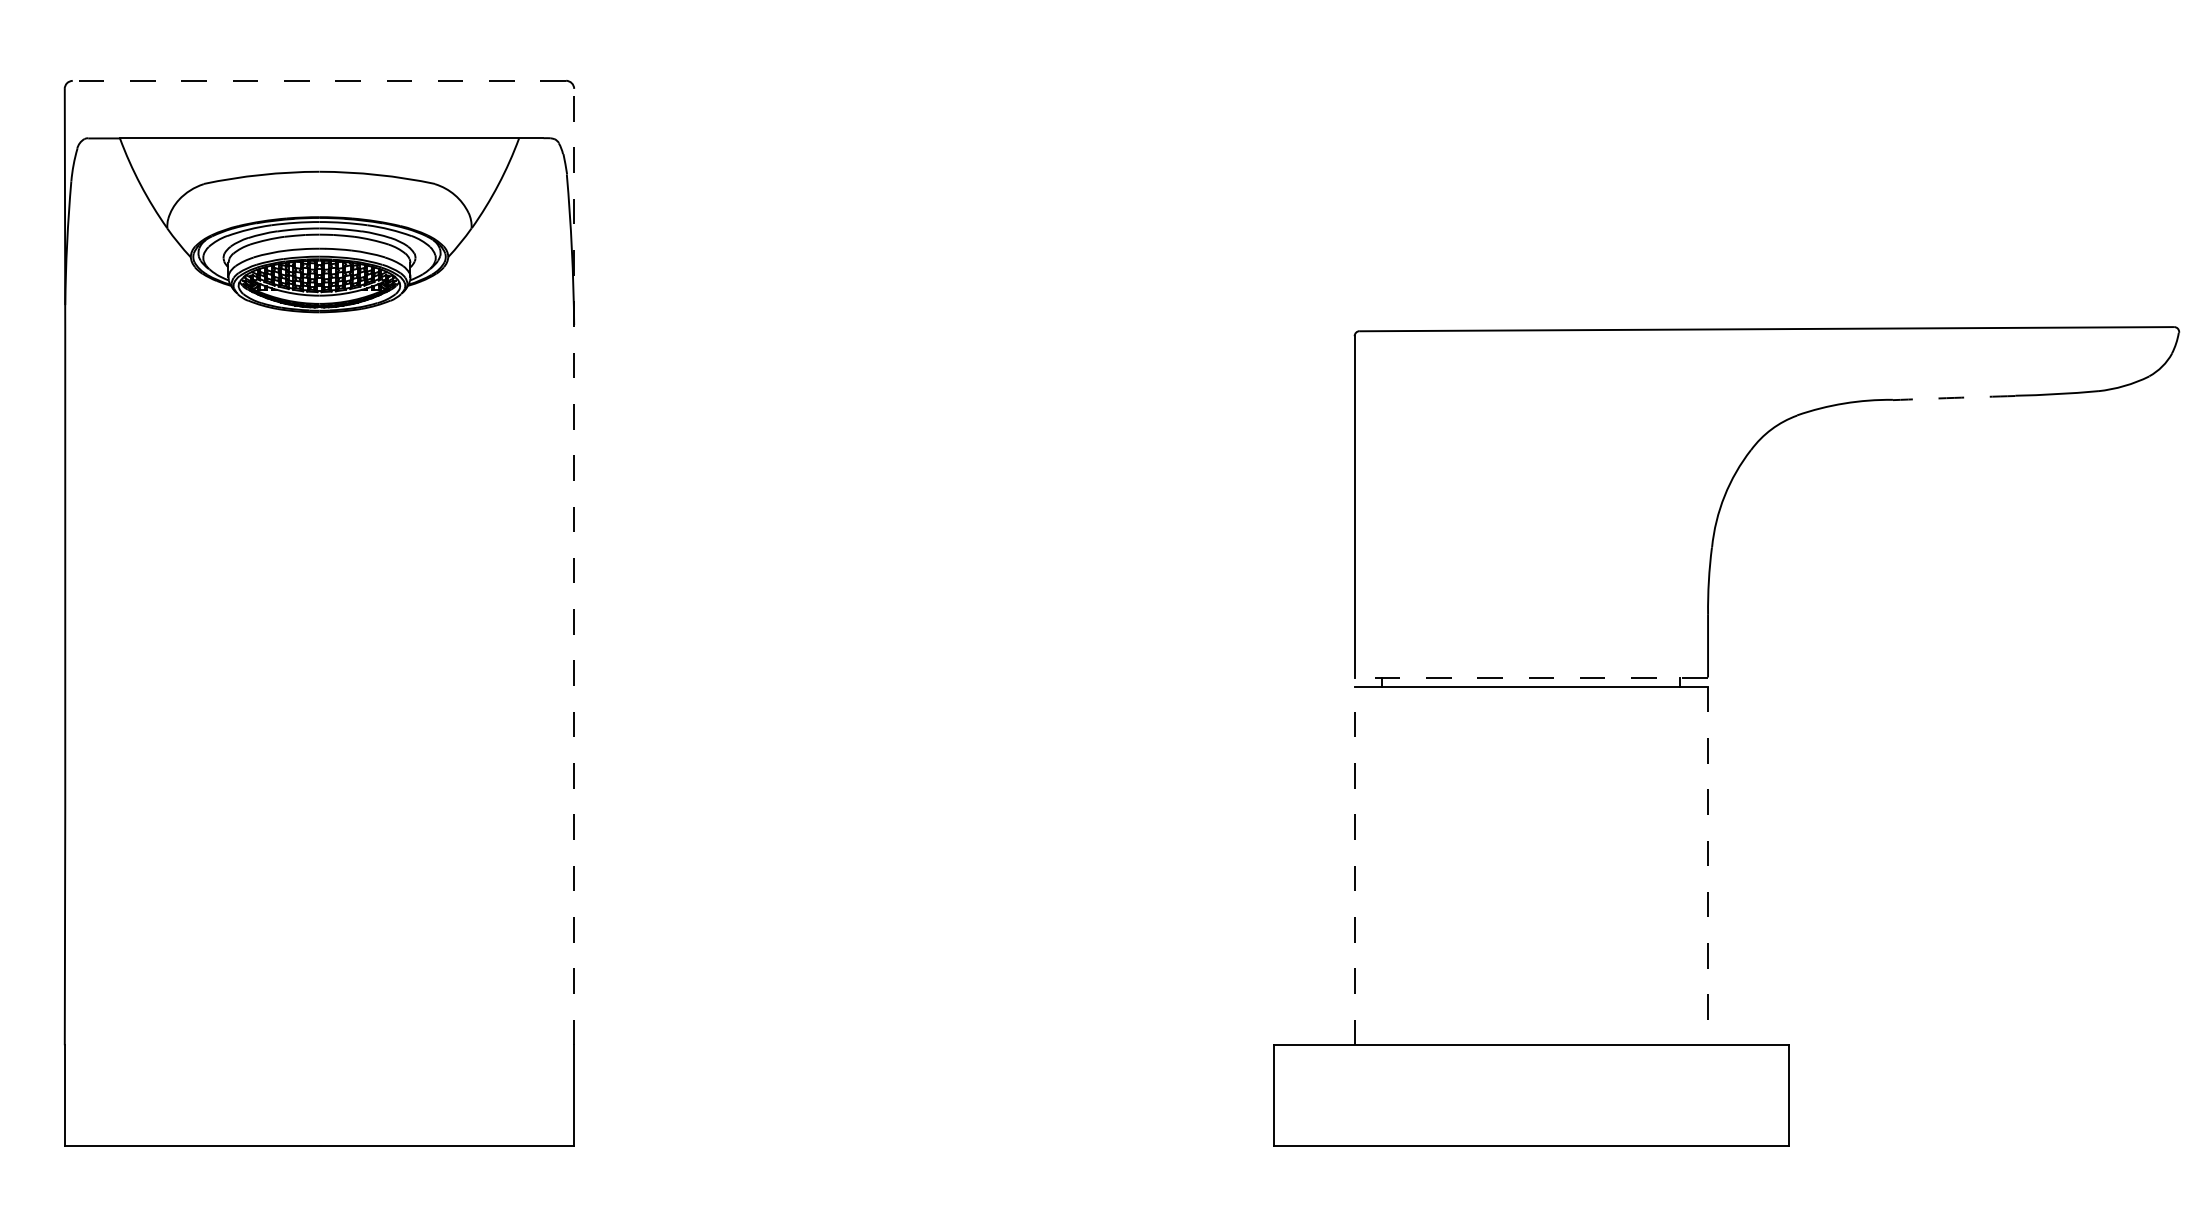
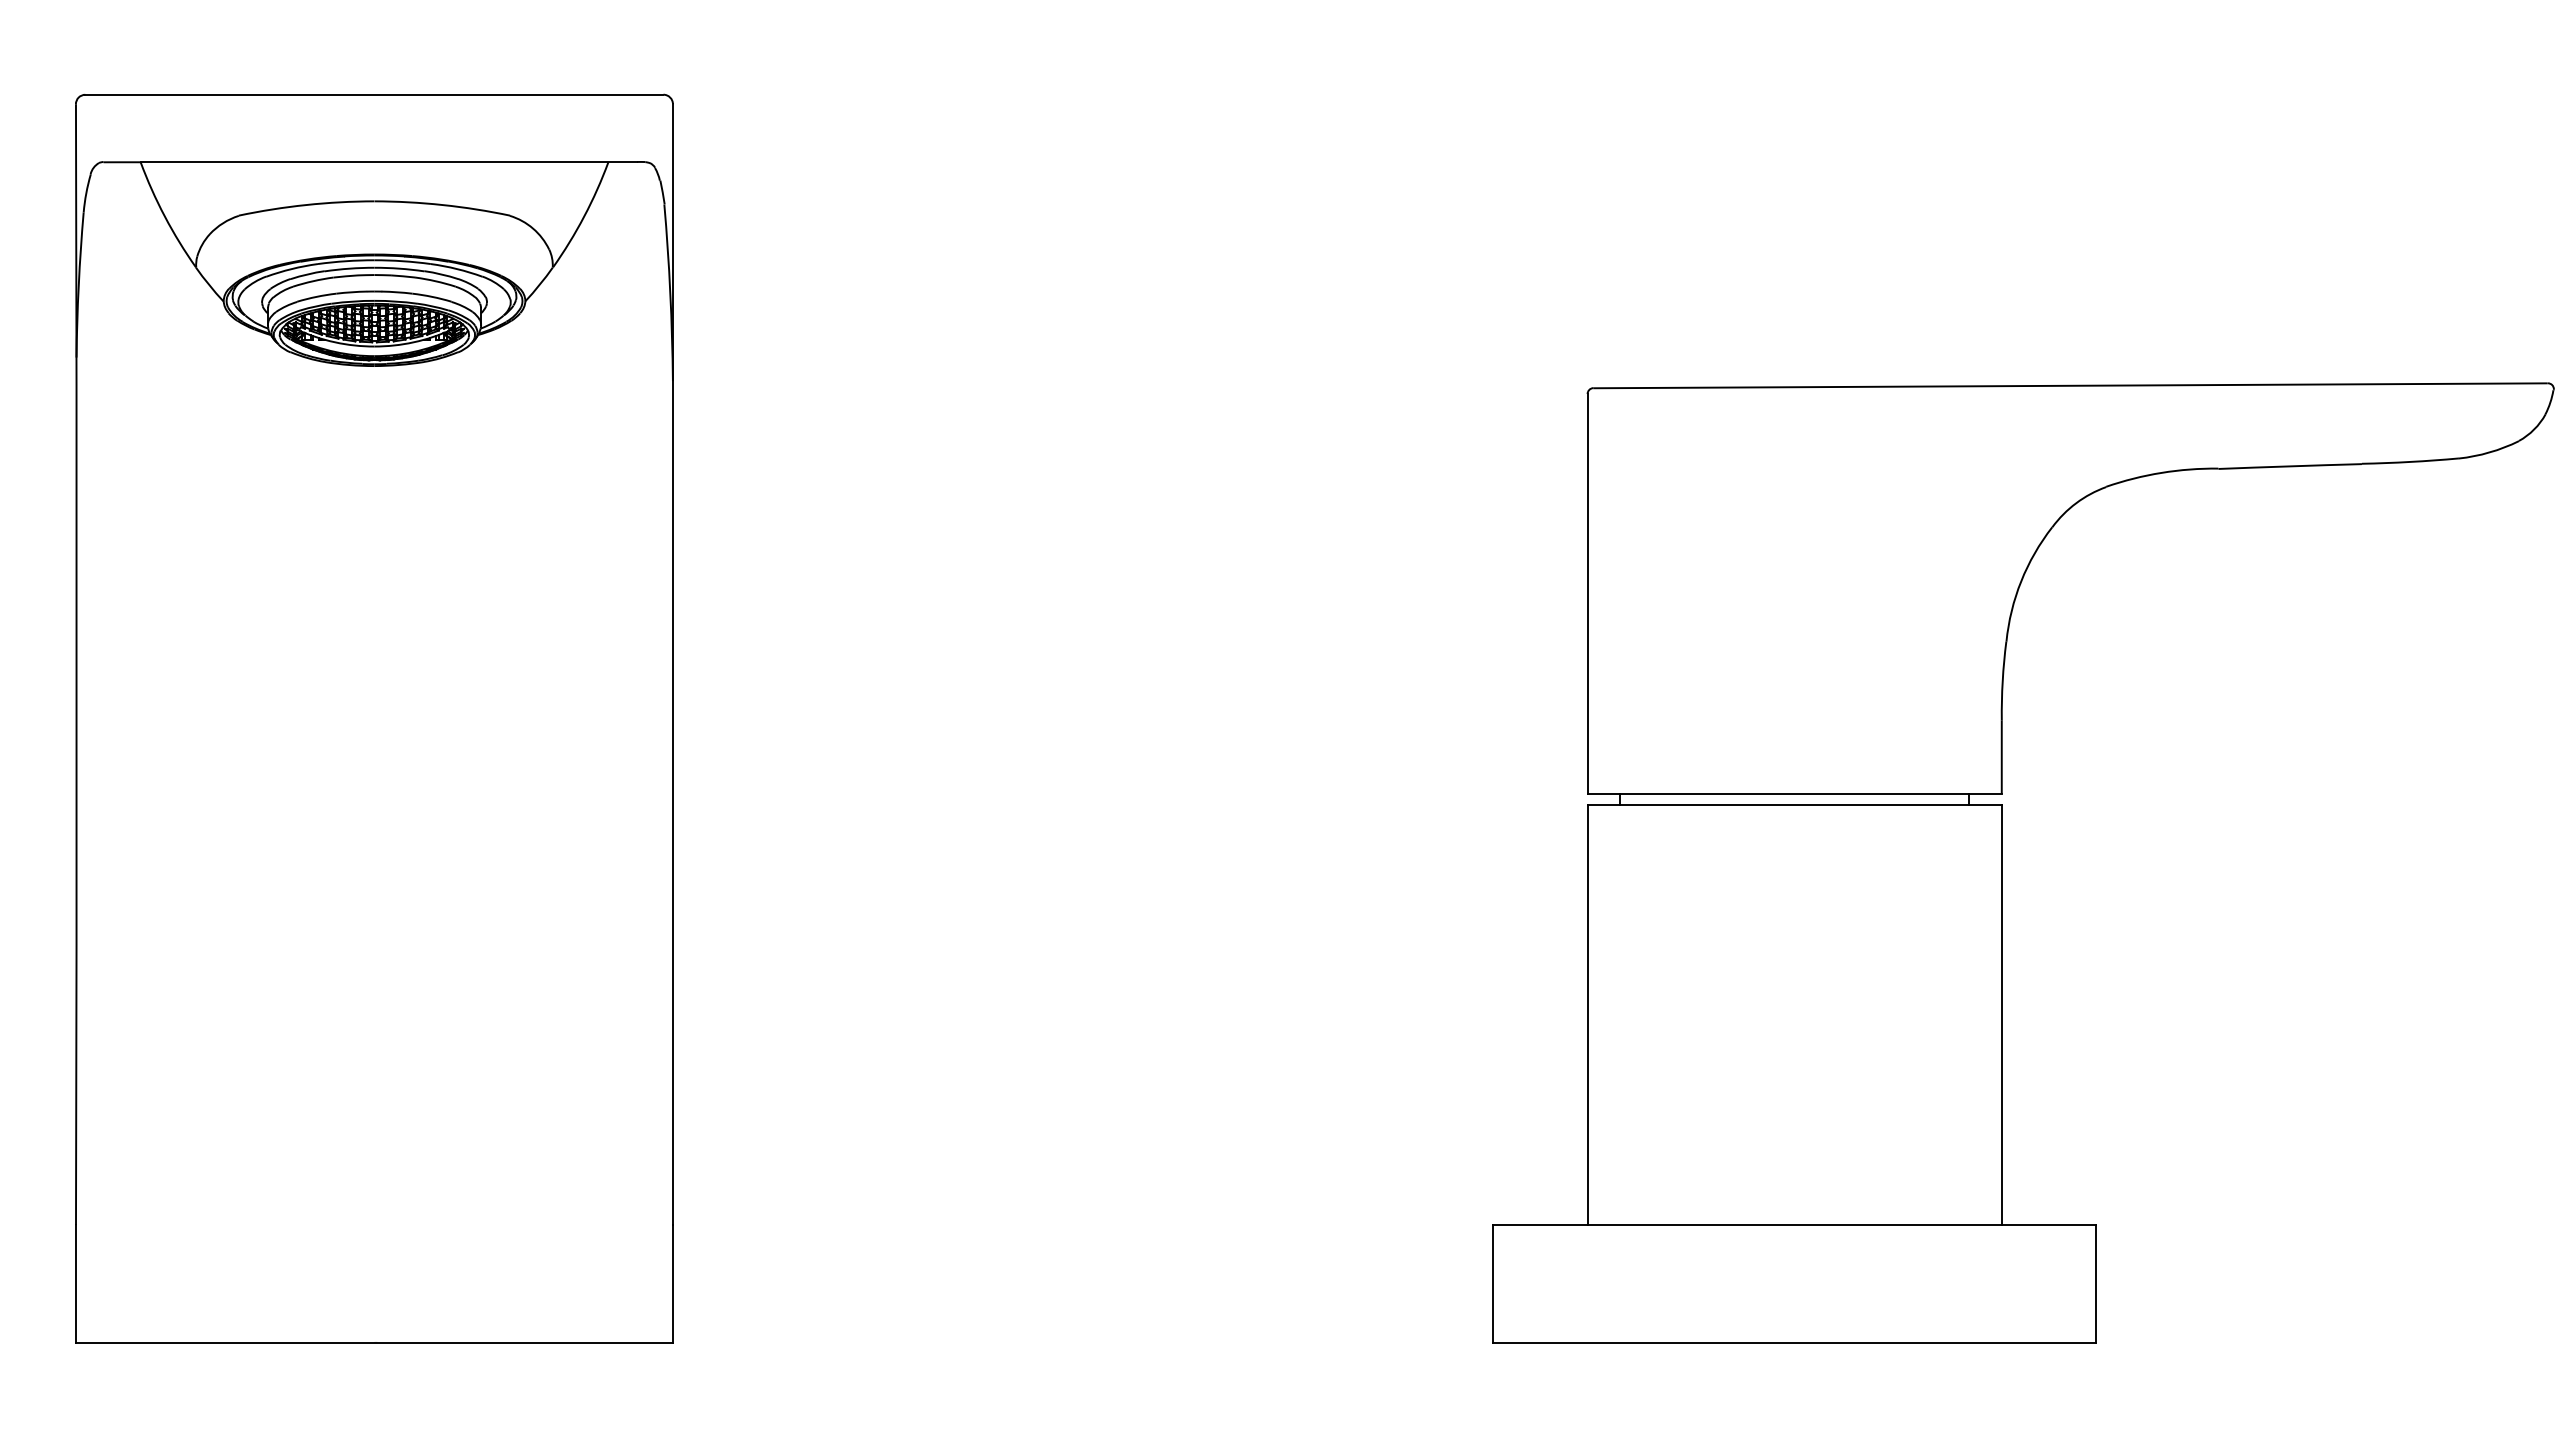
line: (318, 80) -> (373, 94), dashed -> solid
arc: (1954, 398) -> (2290, 466), dashed -> solid
line: (574, 566) -> (673, 664), dashed -> solid
line: (1531, 677) -> (1794, 794), dashed -> solid
line: (1354, 865) -> (1587, 1014), dashed -> solid
line: (1707, 866) -> (2001, 1015), dashed -> solid

